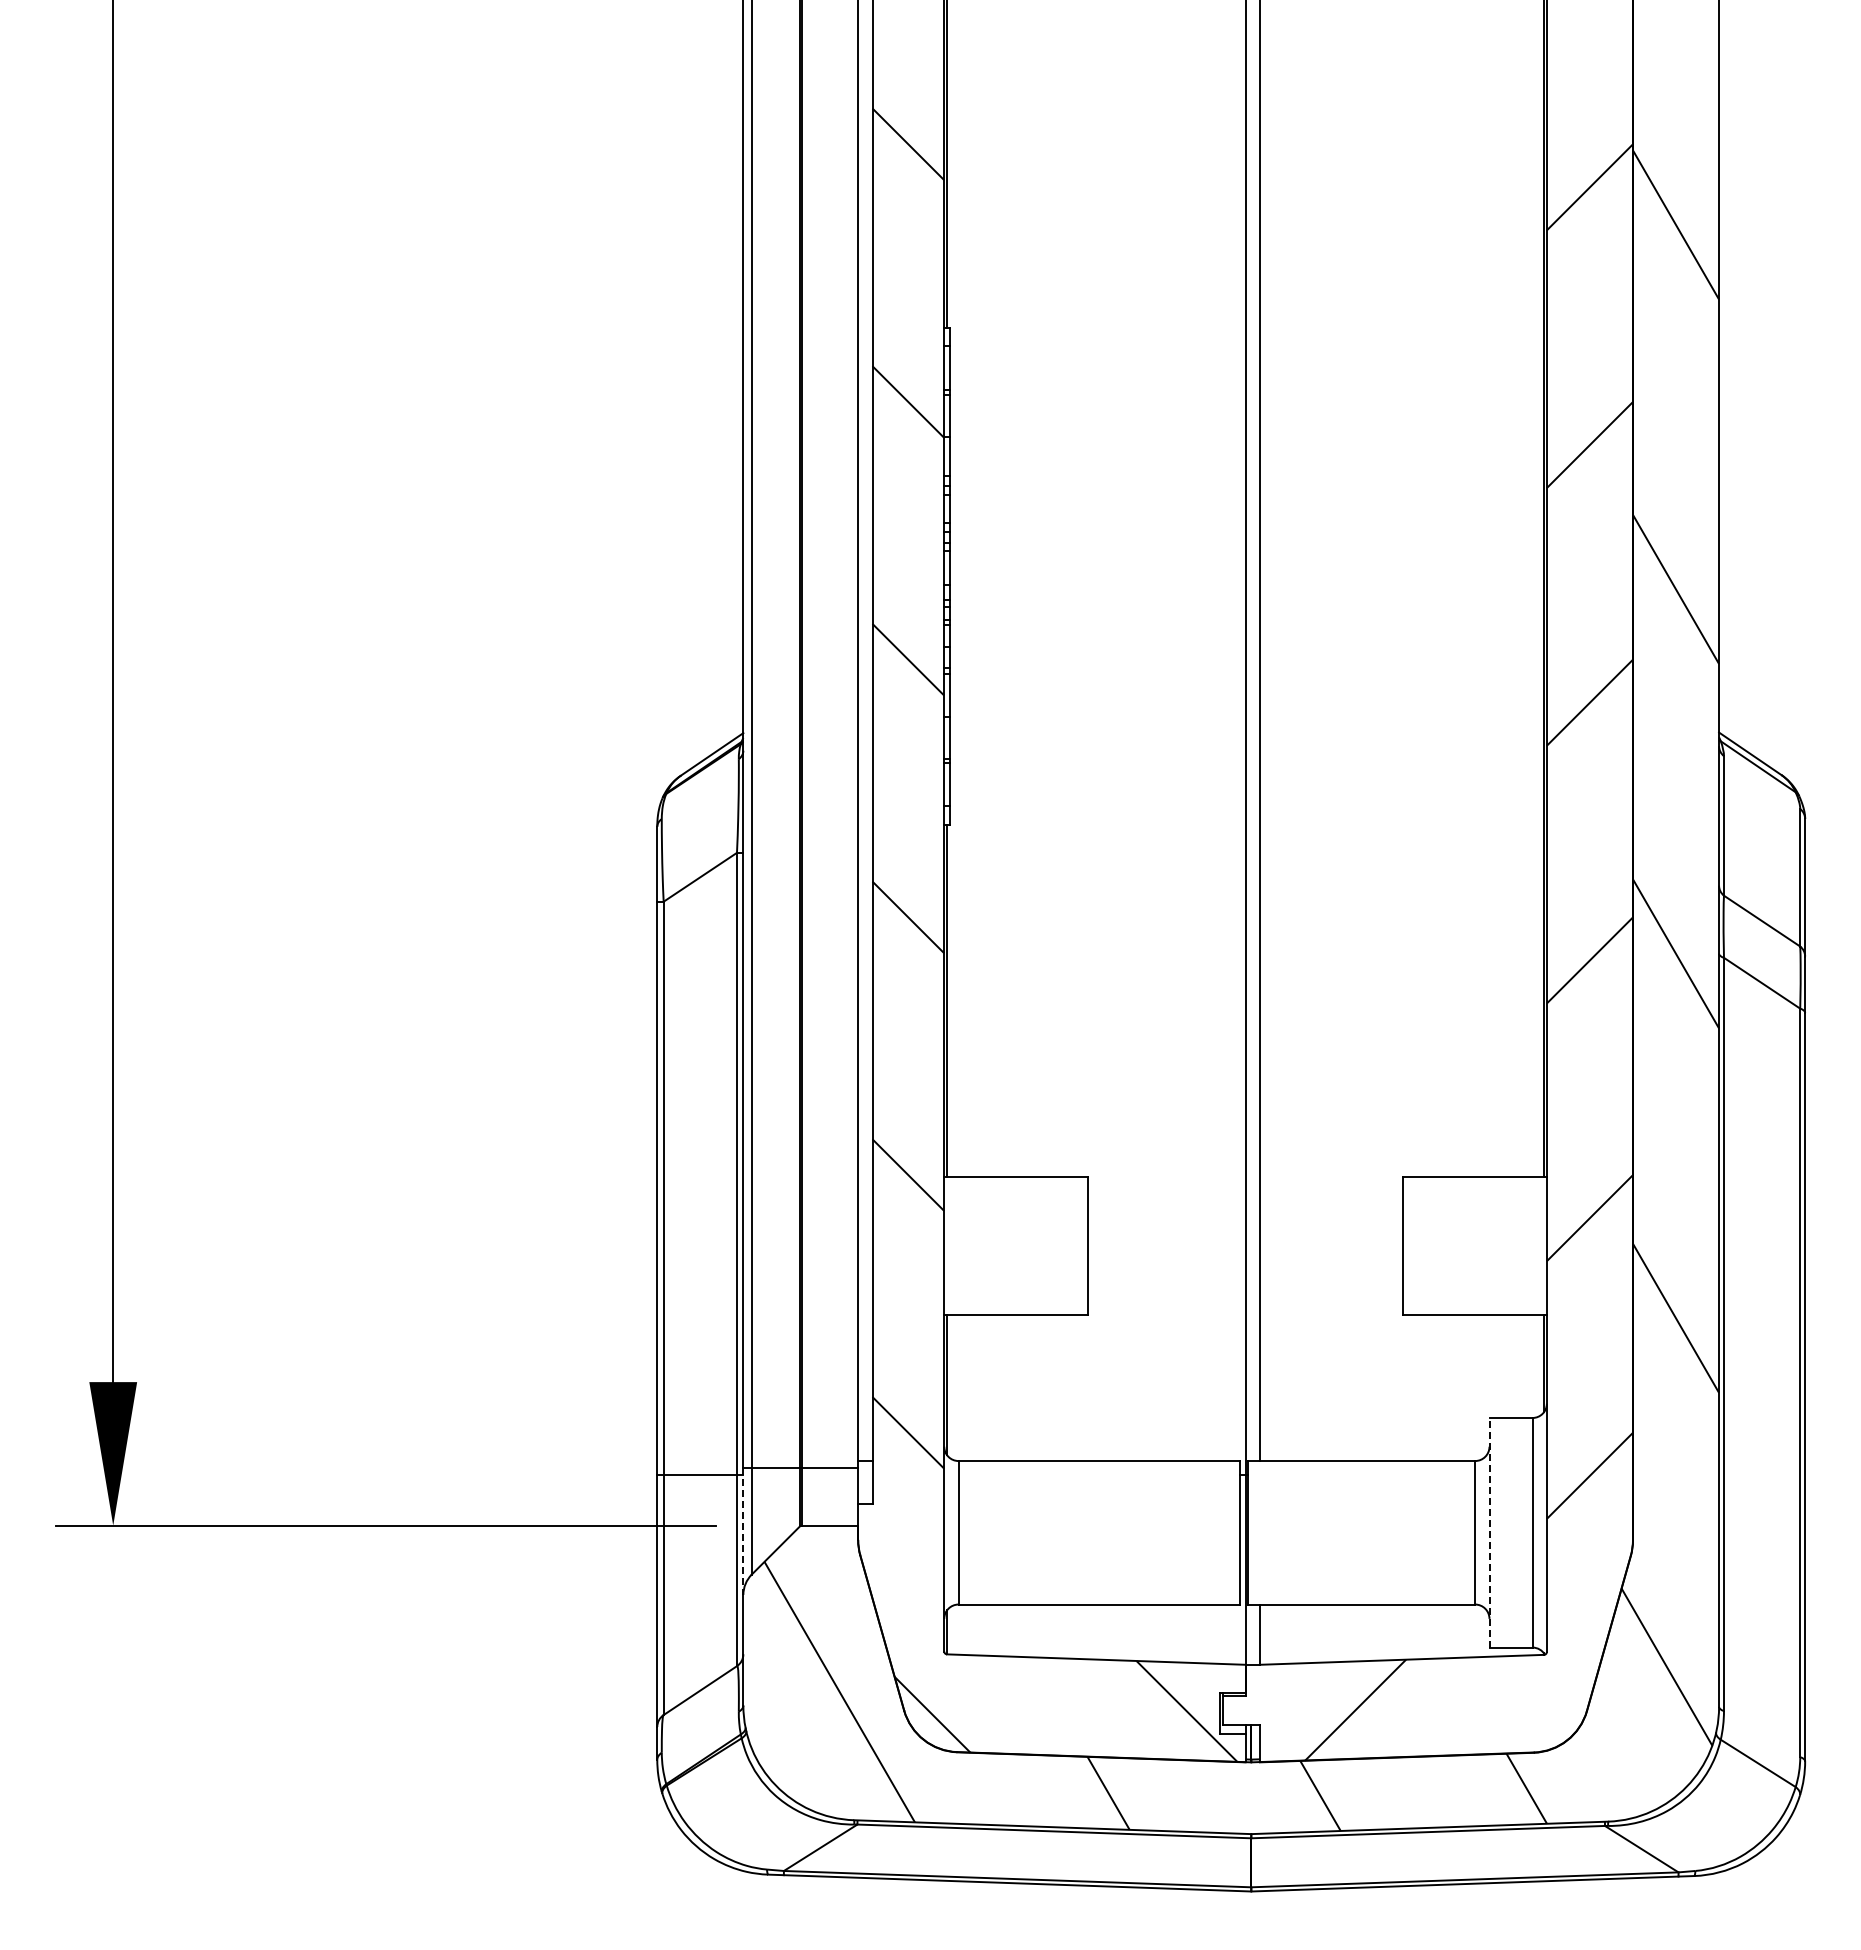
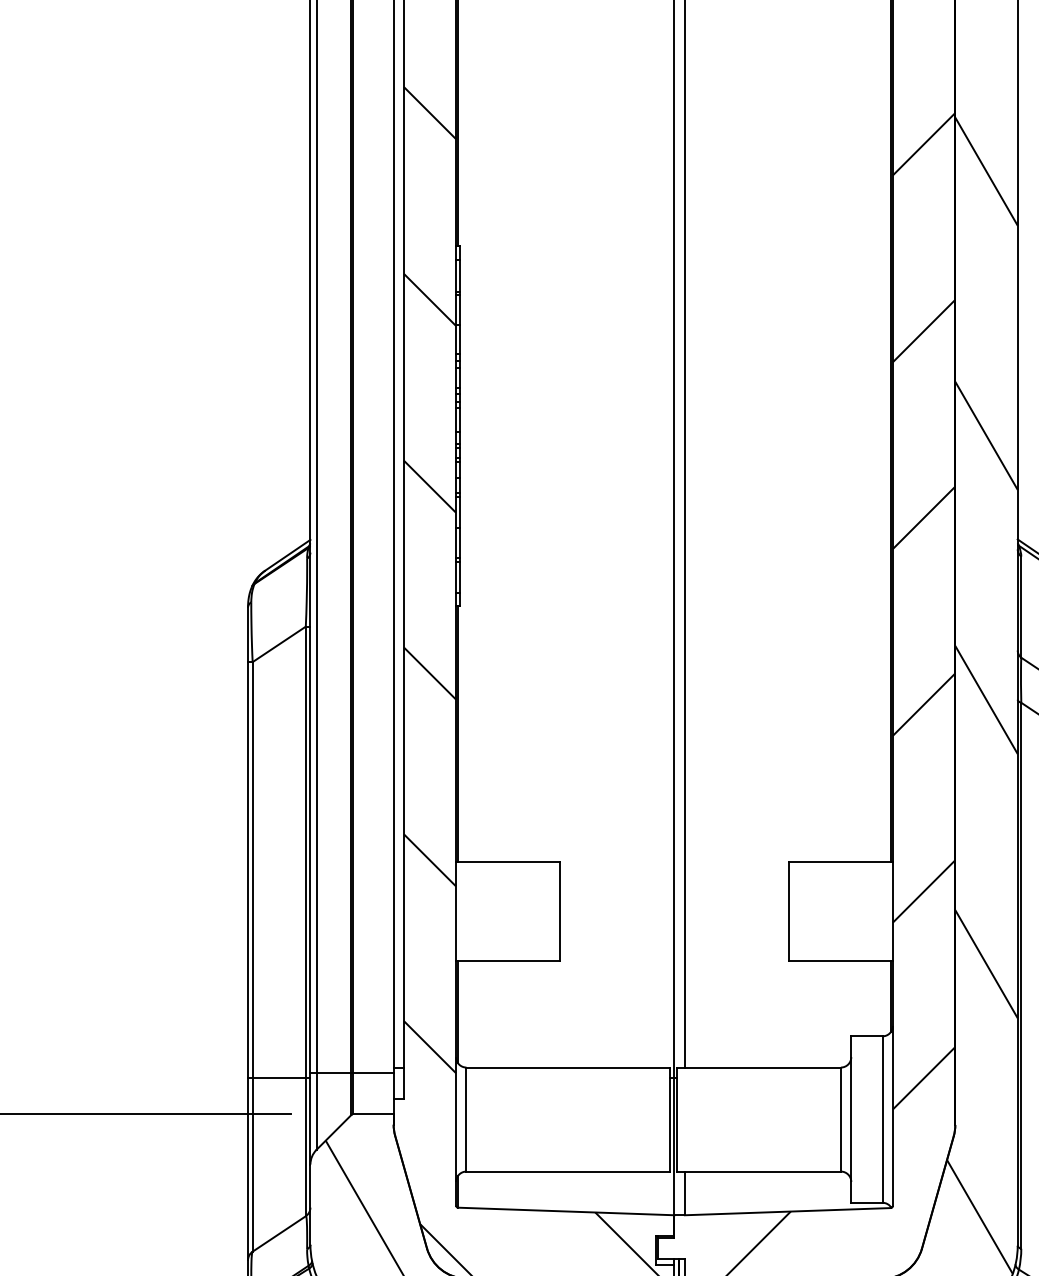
line: (743, 1532) -> (310, 1119), dashed -> solid
line: (1489, 1532) -> (851, 1119), dashed -> solid

